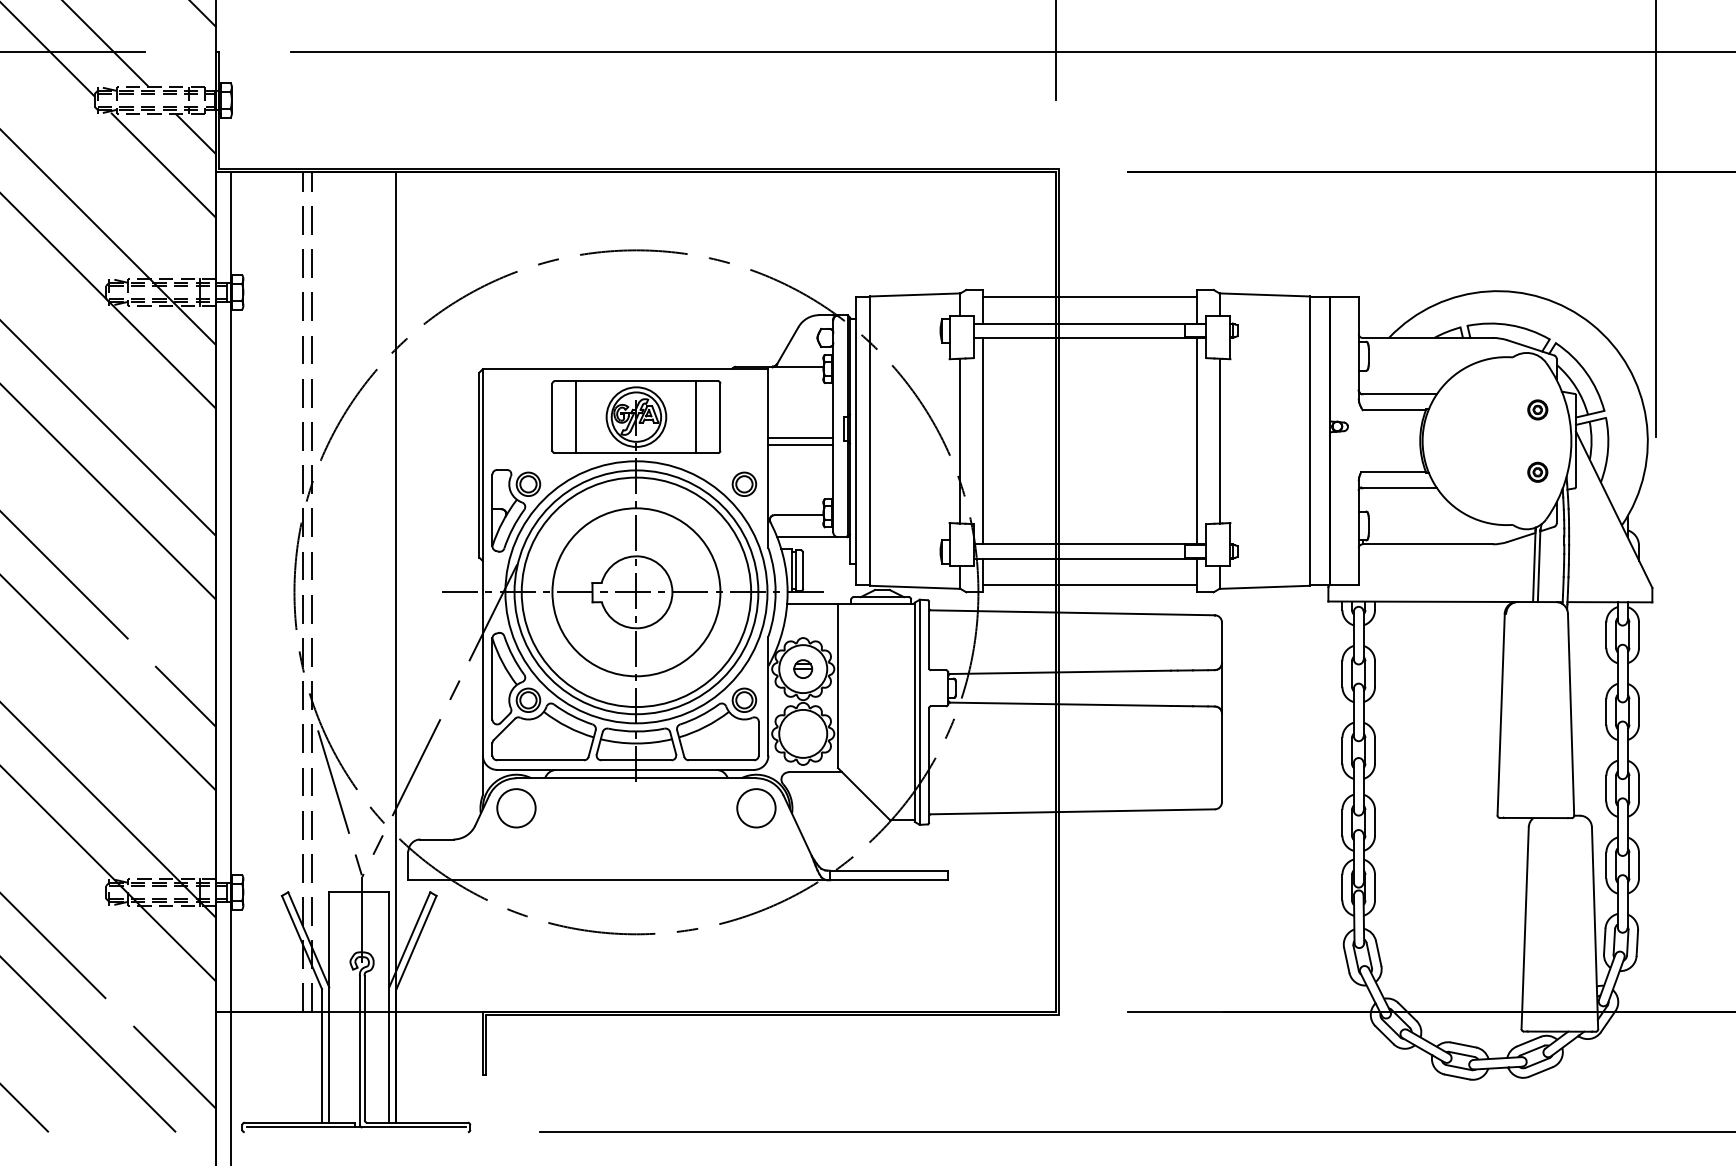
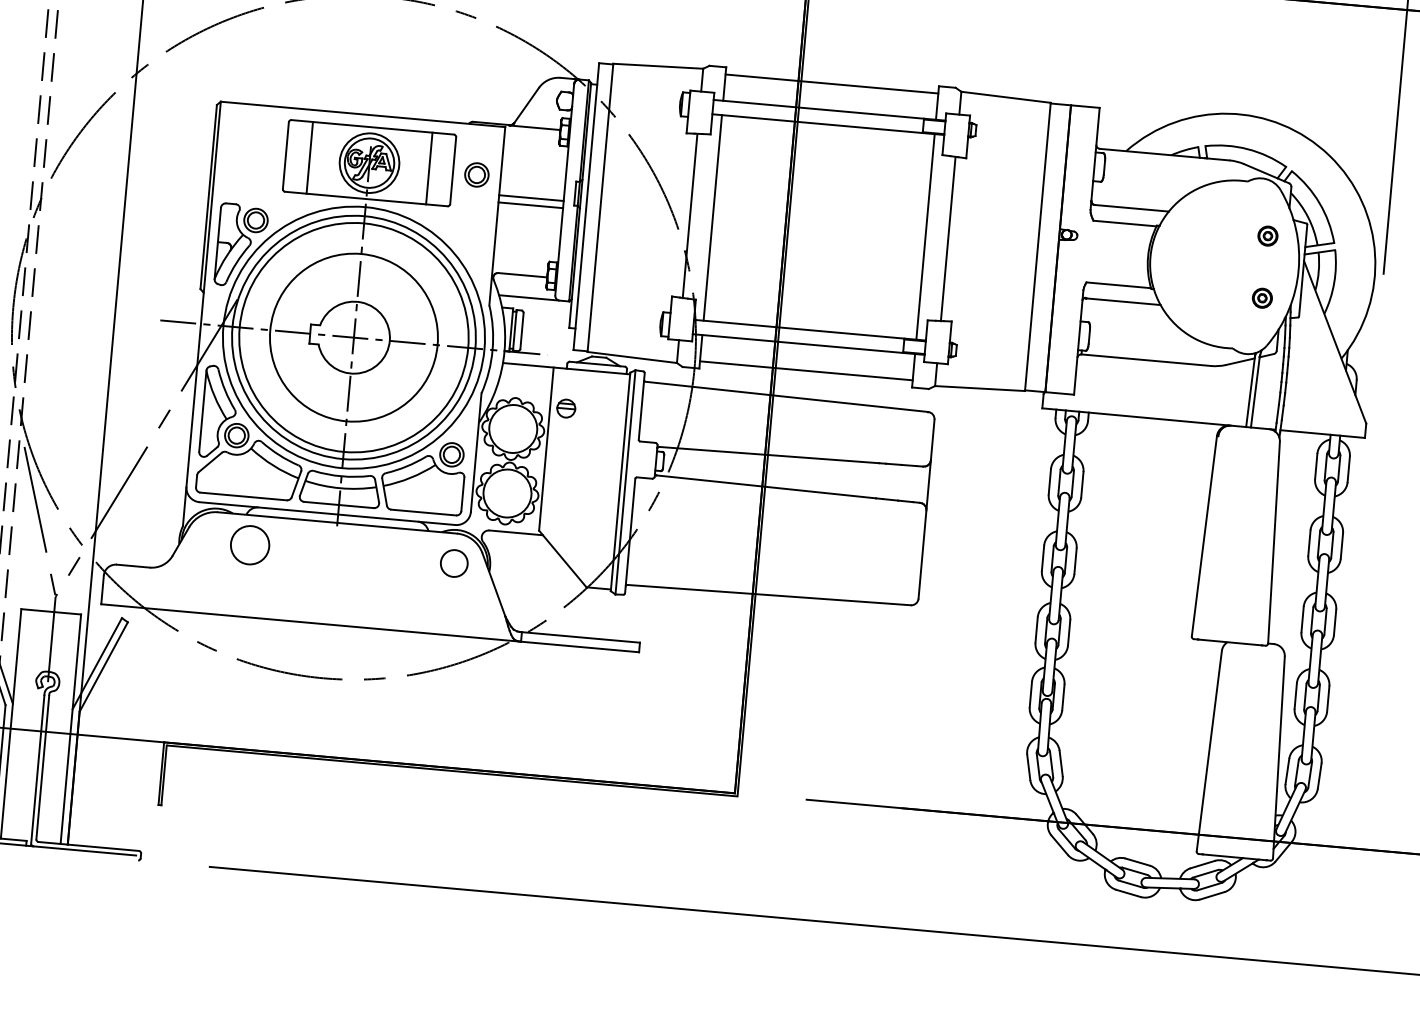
part: (744, 483) -> (477, 174), moved
part: (803, 668) -> (566, 408), moved
circle: (516, 808) -> (250, 545), moved
circle: (756, 808) -> (454, 563), size x0.7

